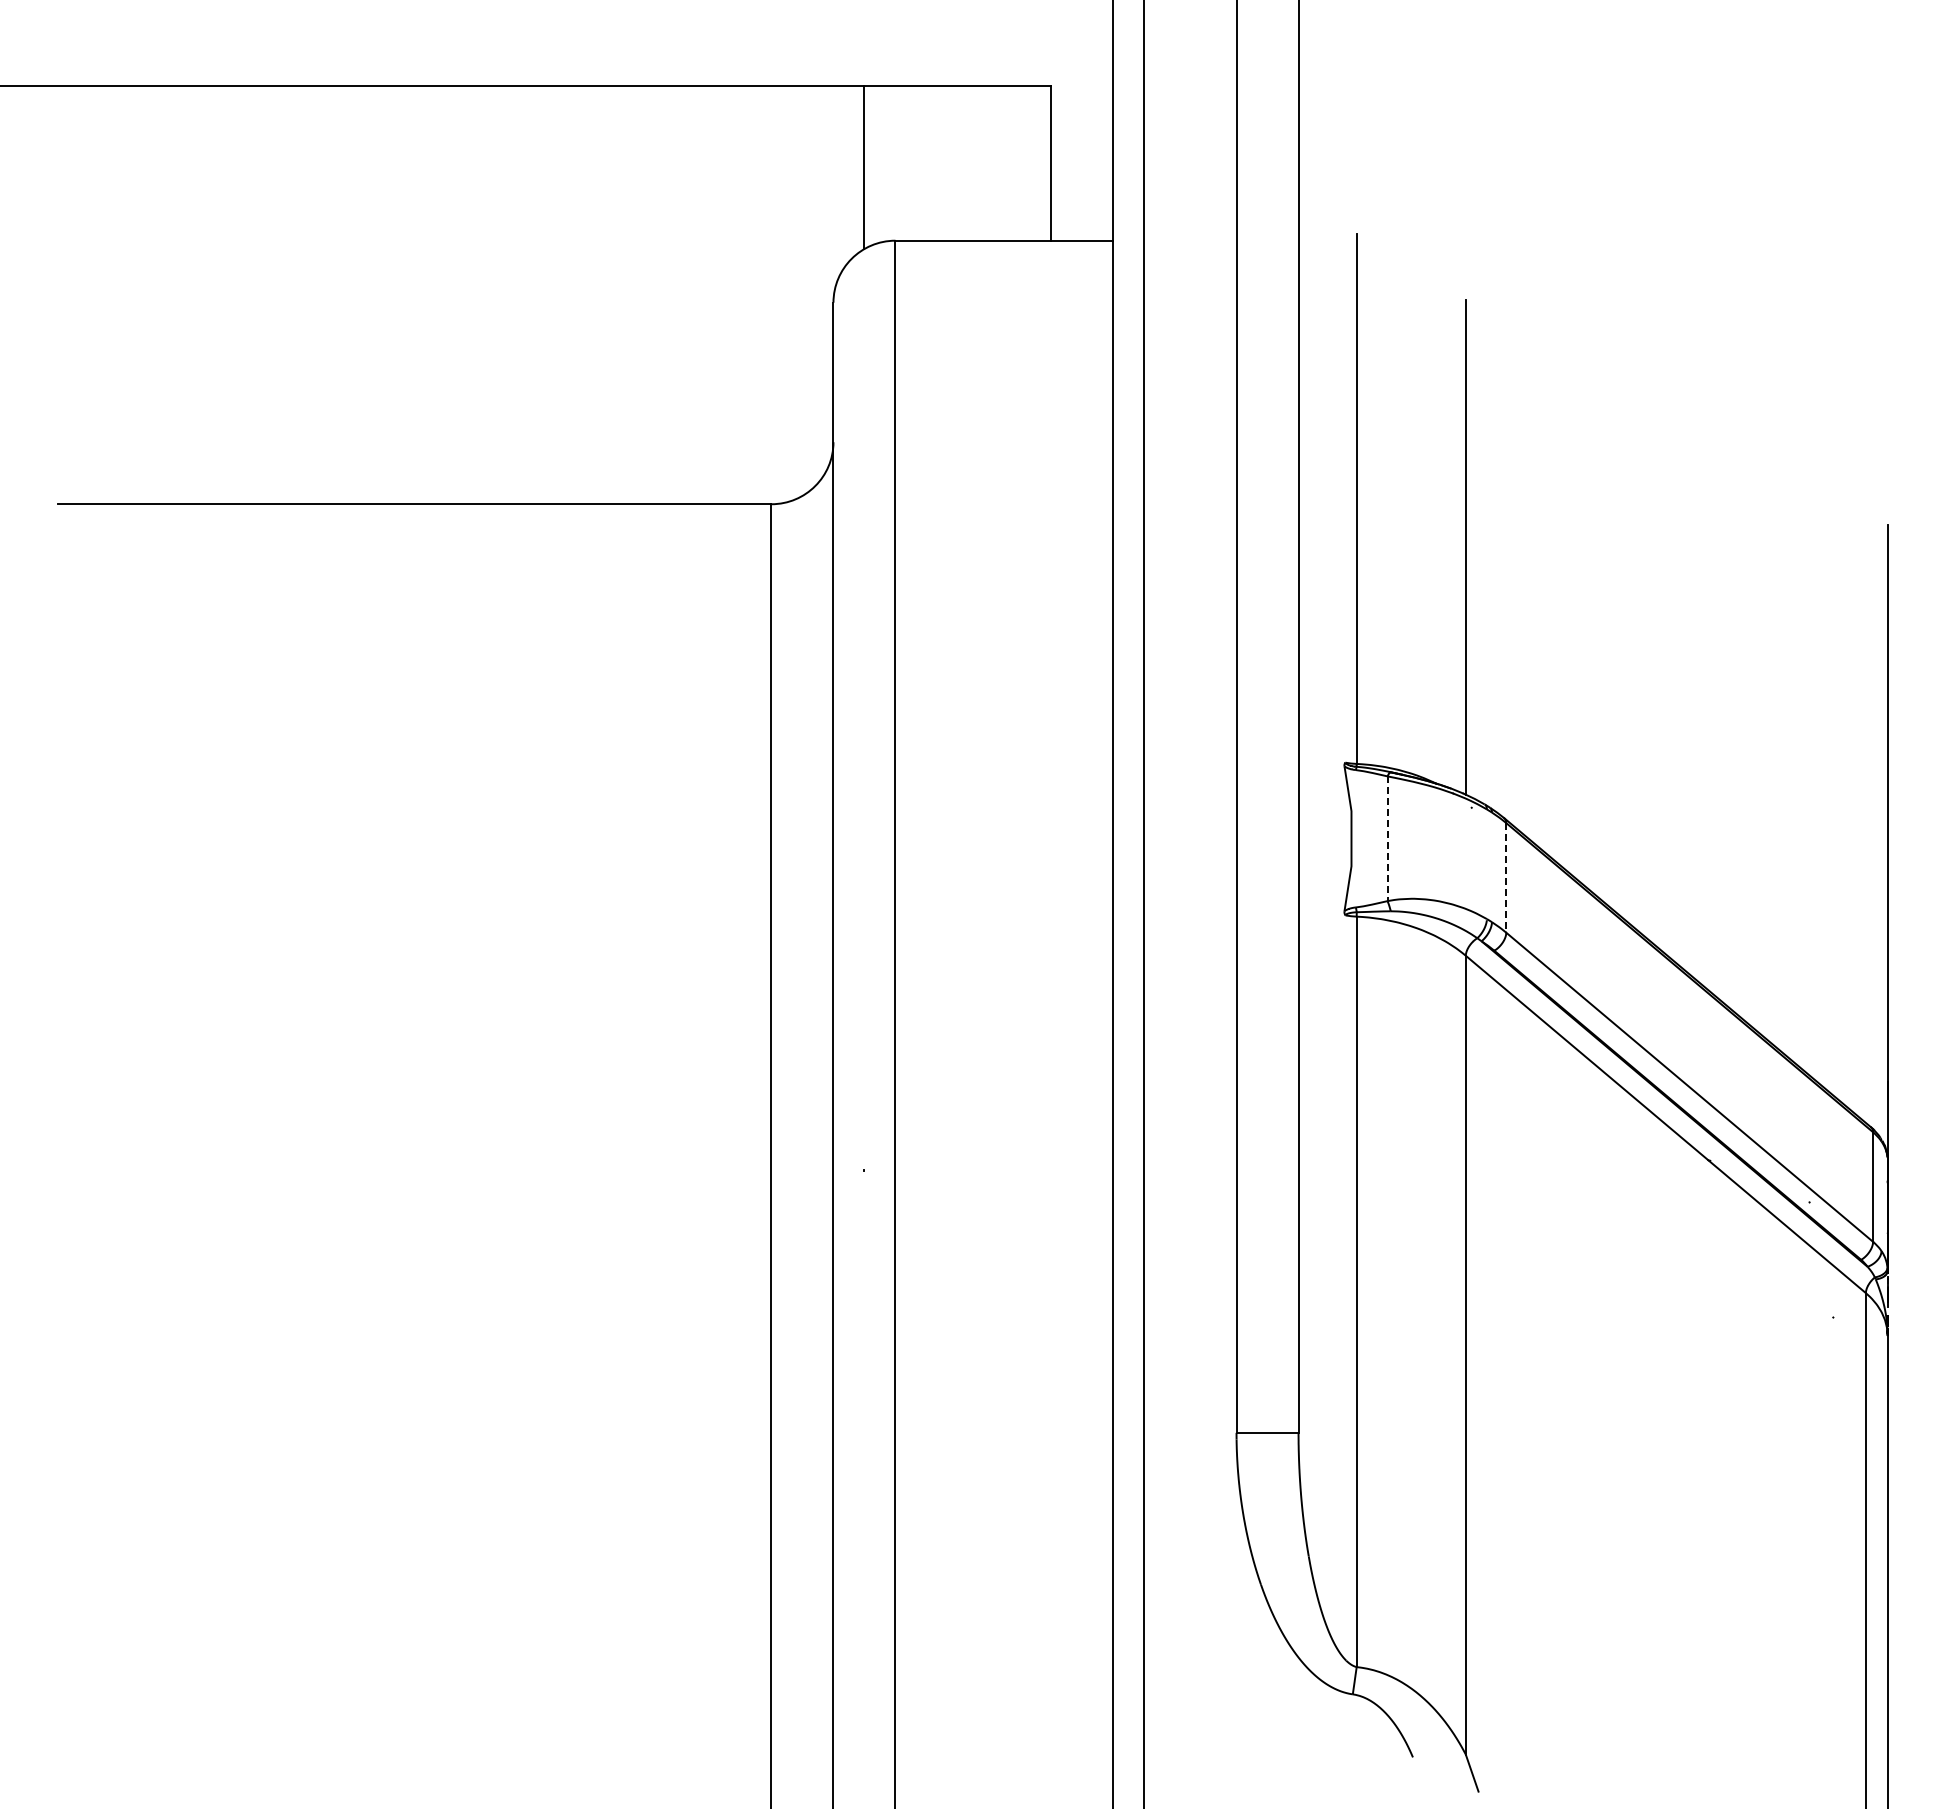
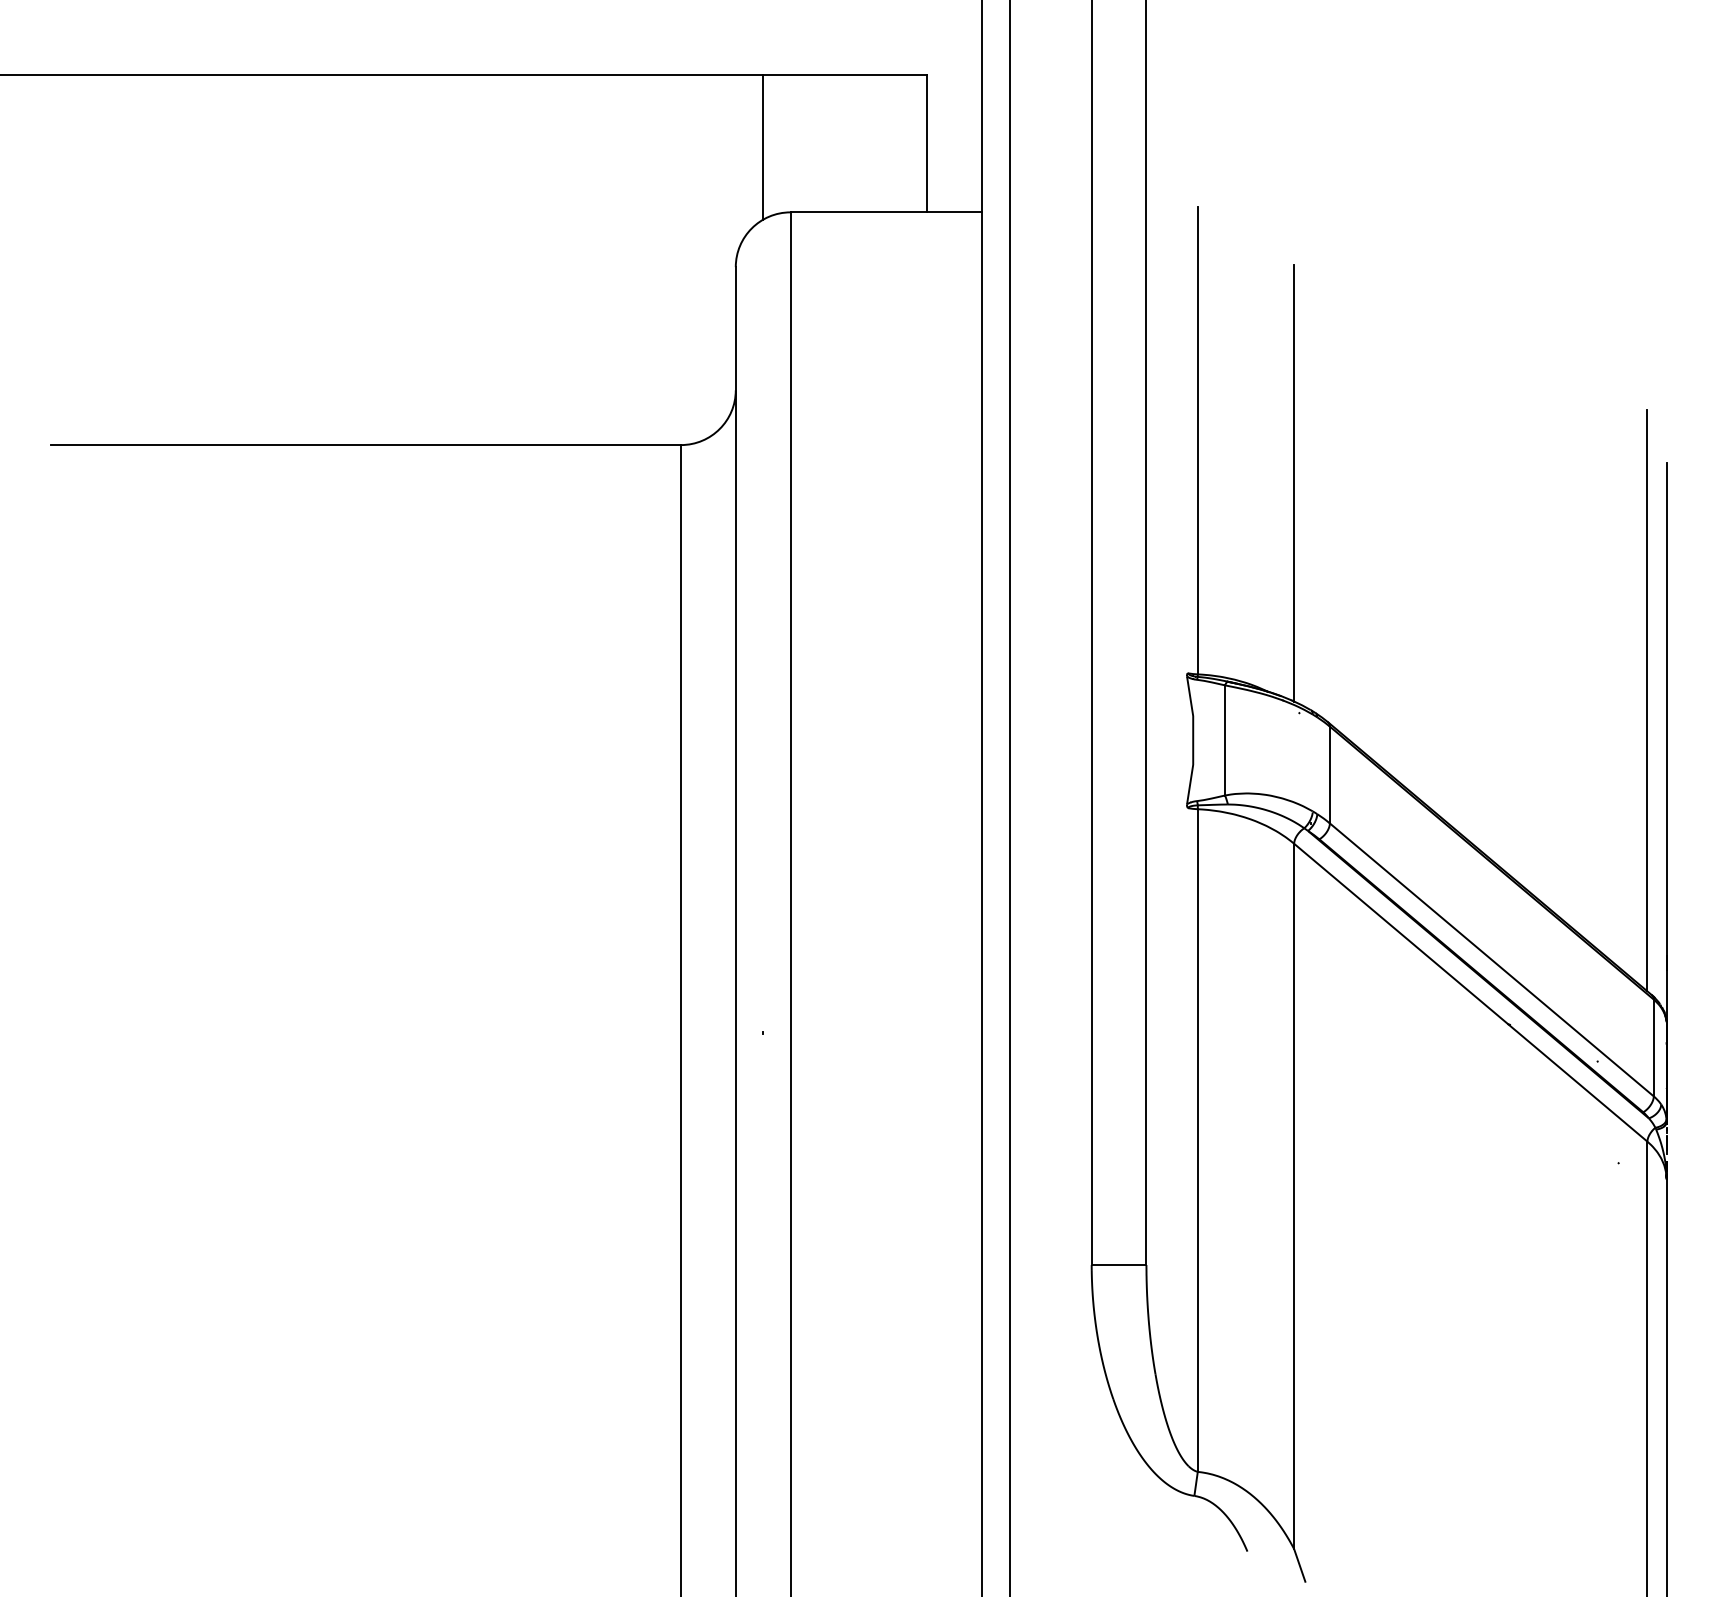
line: (1865, 793) -> (1647, 700), added
line: (1387, 839) -> (1225, 741), dashed -> solid
line: (1506, 877) -> (1330, 774), dashed -> solid

